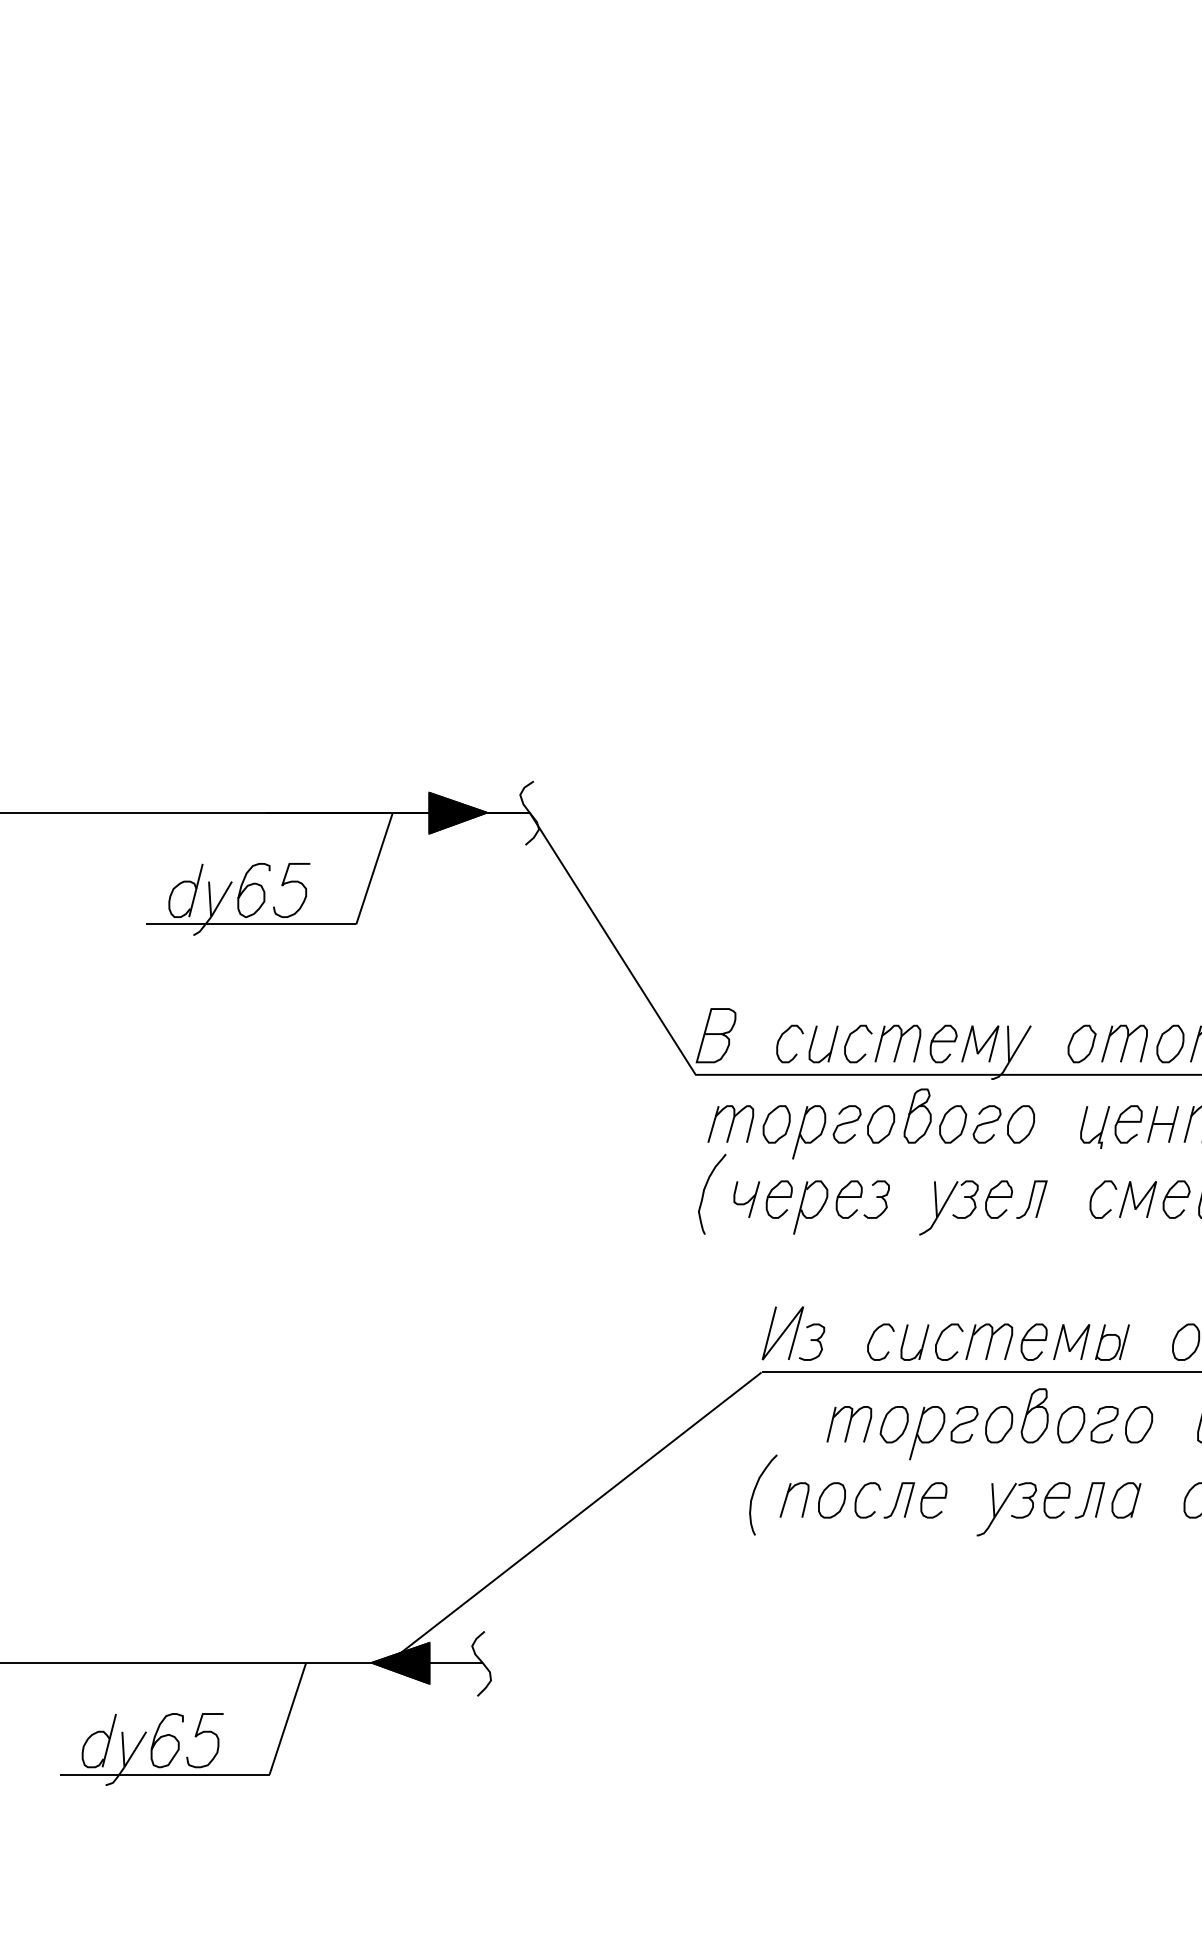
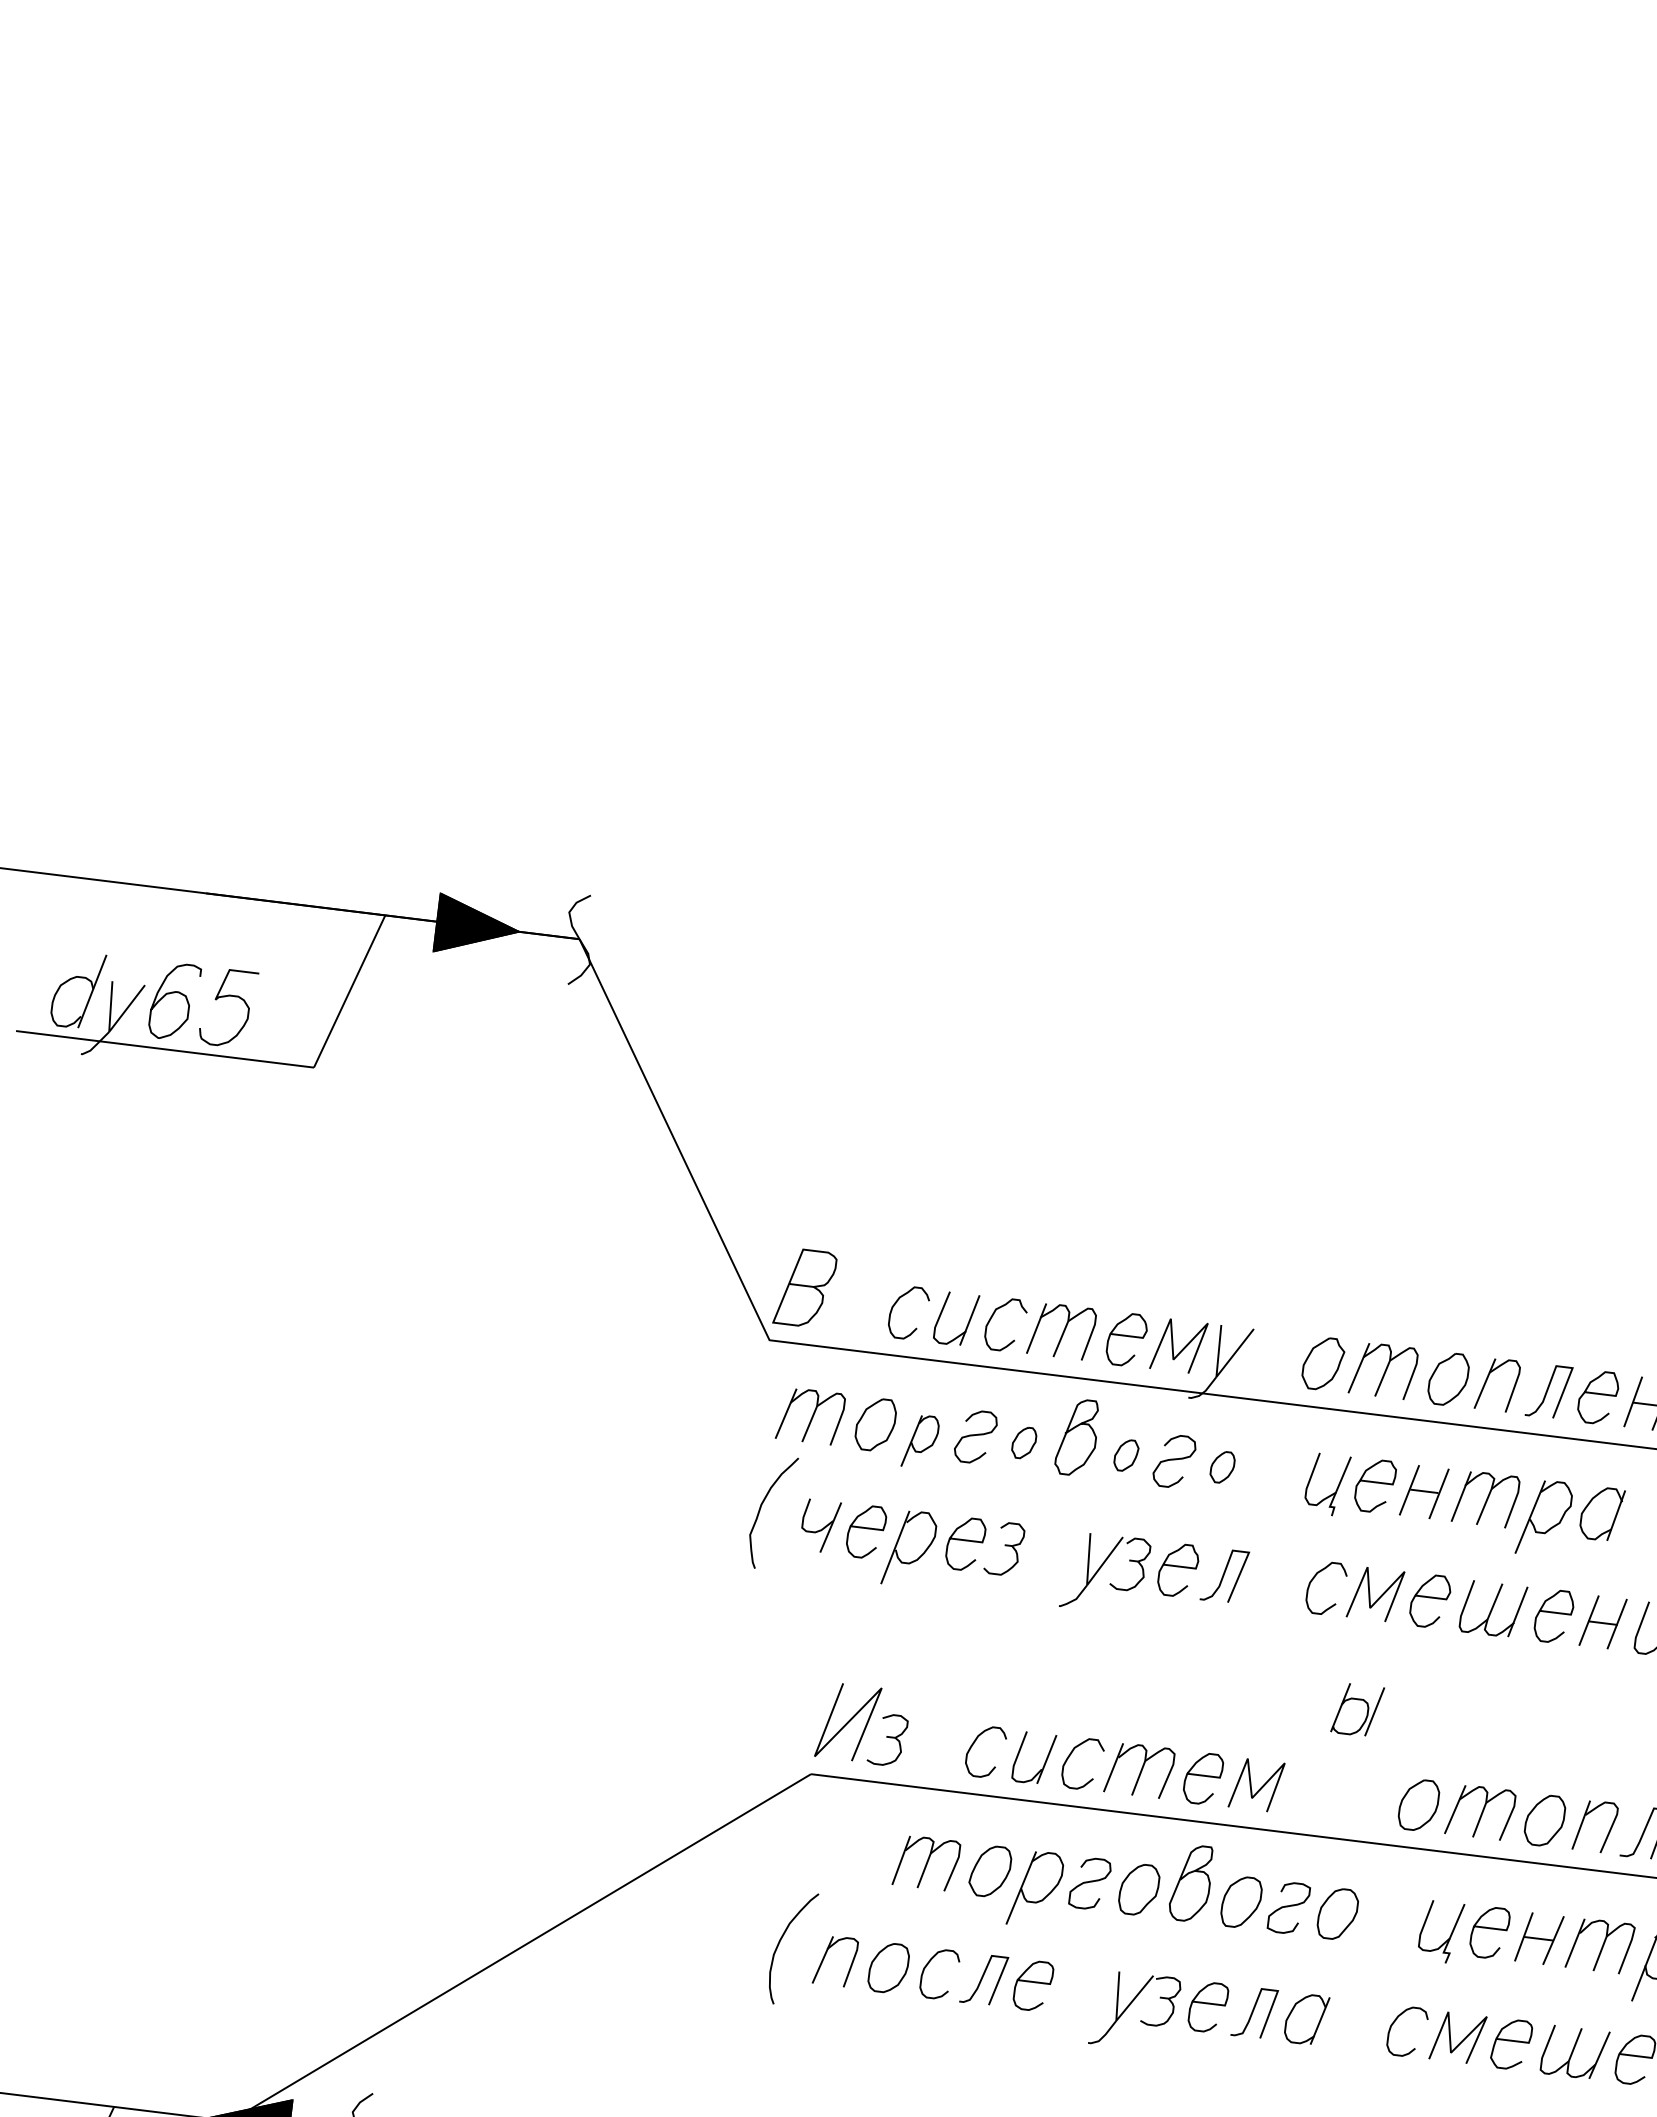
part: (881, 1124) -> (1024, 1443), size x0.6
part: (953, 1124) -> (1126, 1455), size x0.6
part: (1020, 1124) -> (1221, 1467), size x0.6
part: (809, 1132) -> (920, 1441), size x0.7
part: (1112, 1342) -> (1357, 1710), moved

